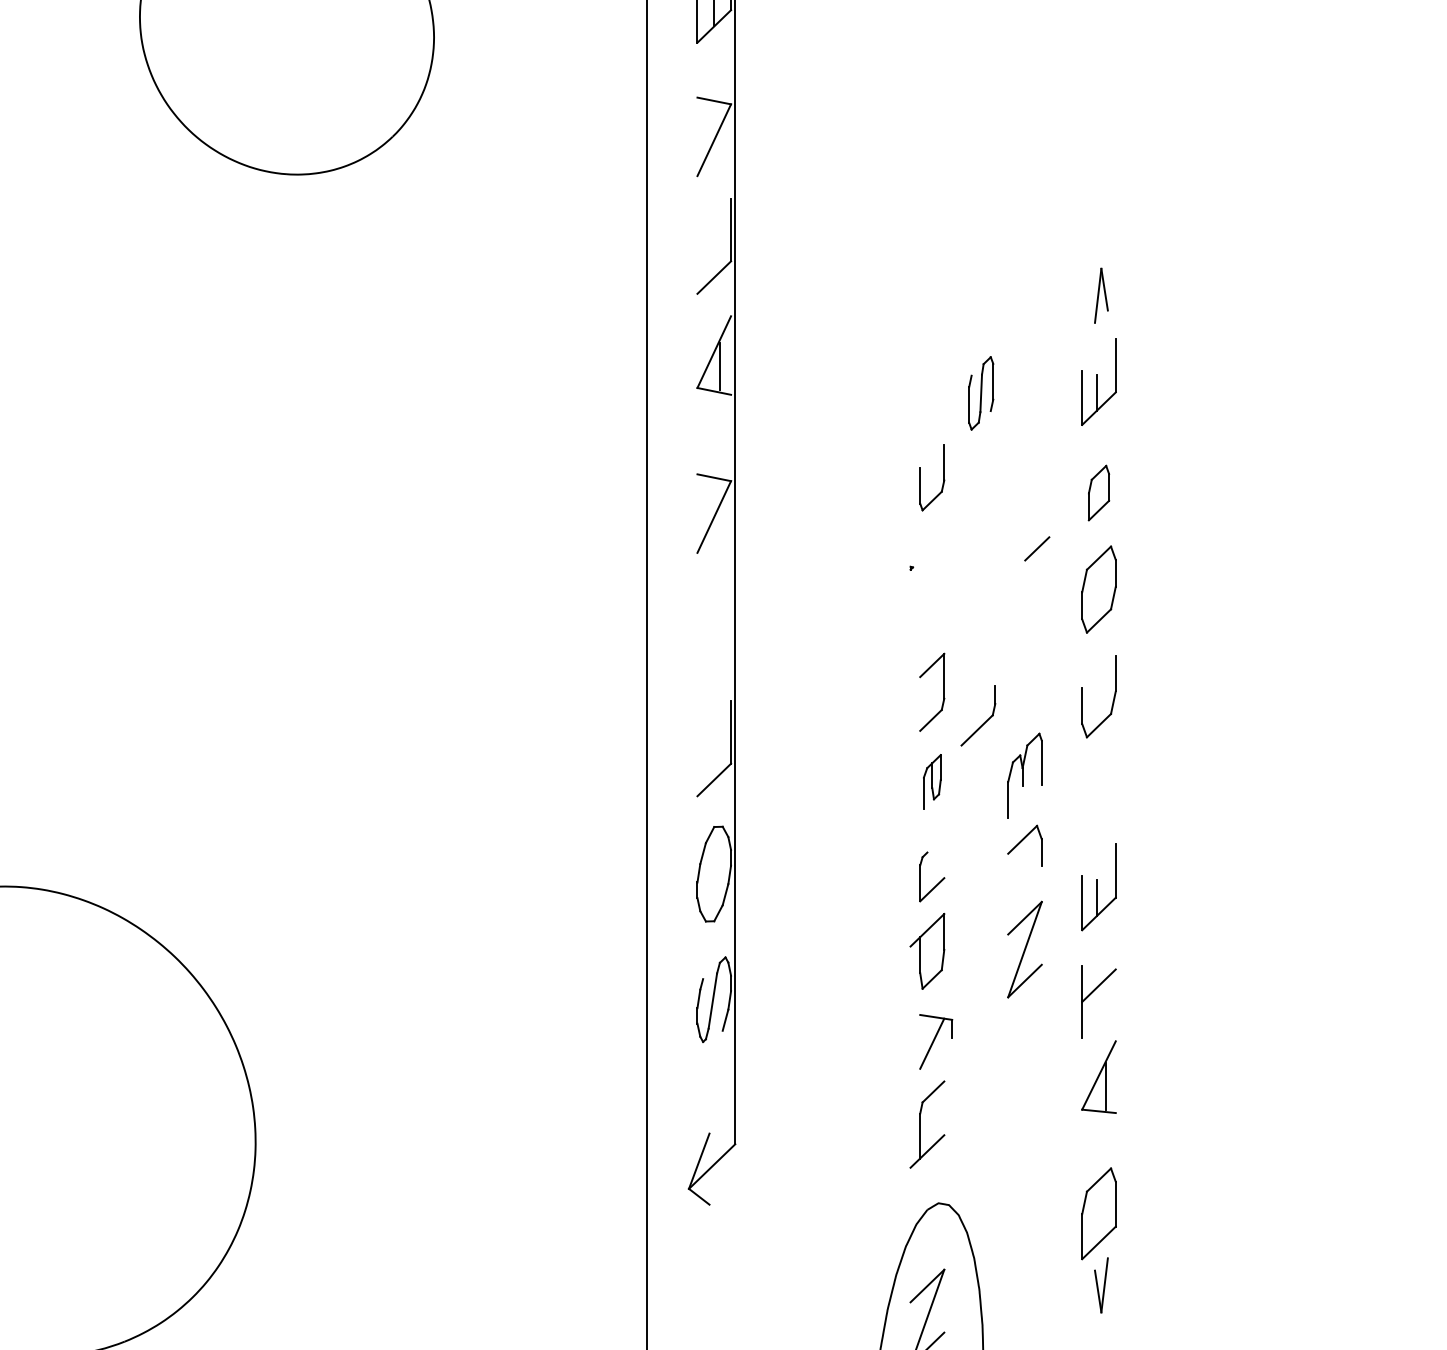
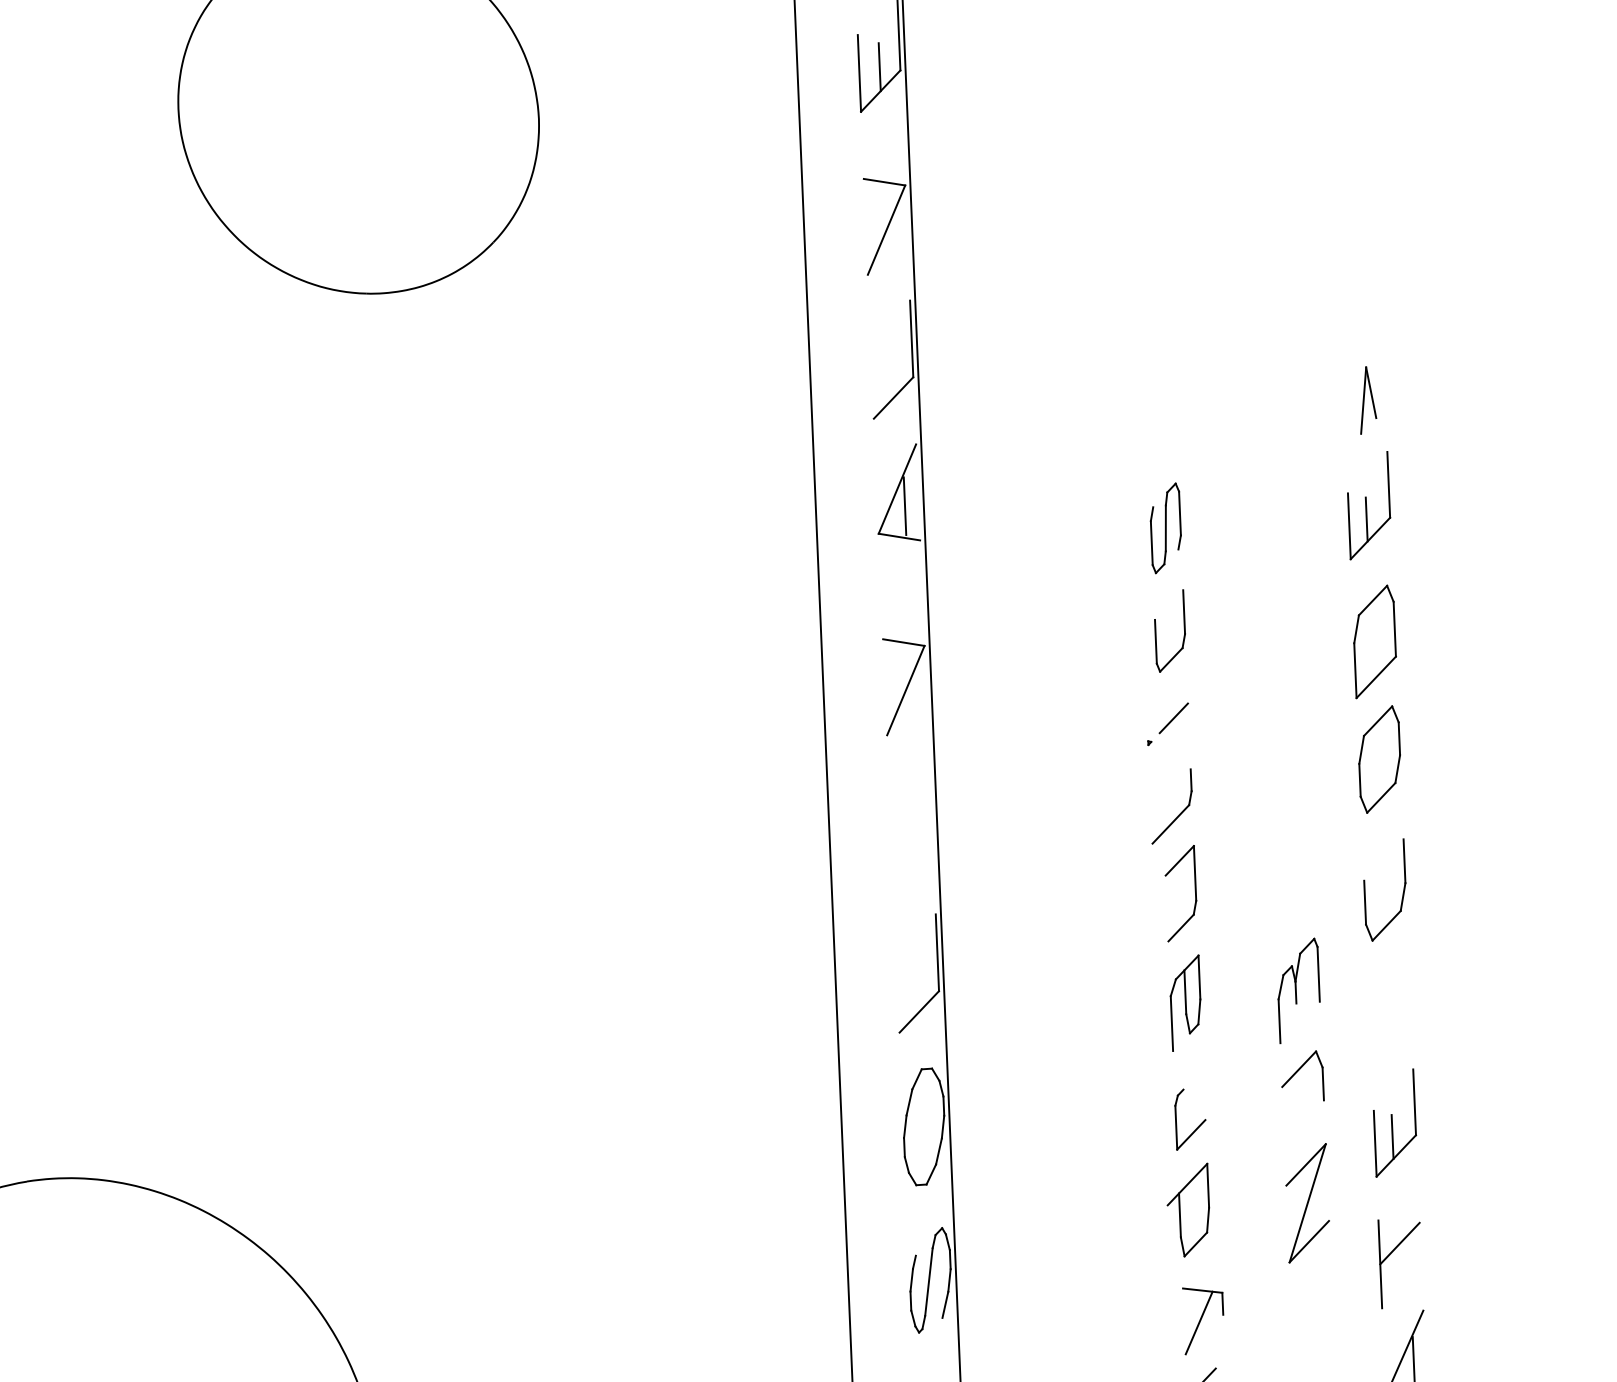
part: (981, 393) -> (1166, 528), moved
part: (1098, 492) -> (1374, 640), size x1.67
line: (1037, 548) -> (1174, 717), moved
part: (984, 721) -> (1179, 813), moved
part: (932, 781) -> (1186, 1002), size x1.43

